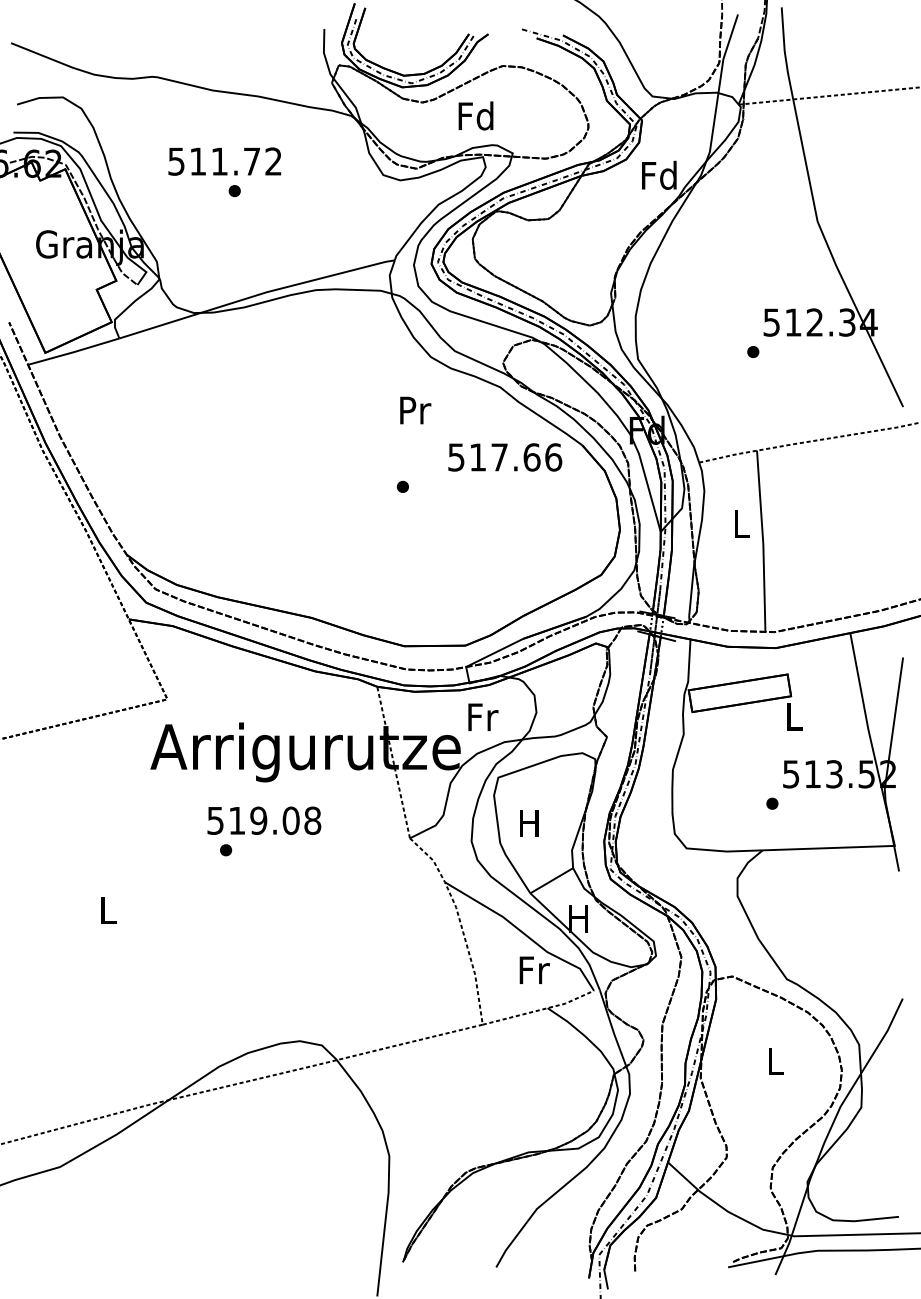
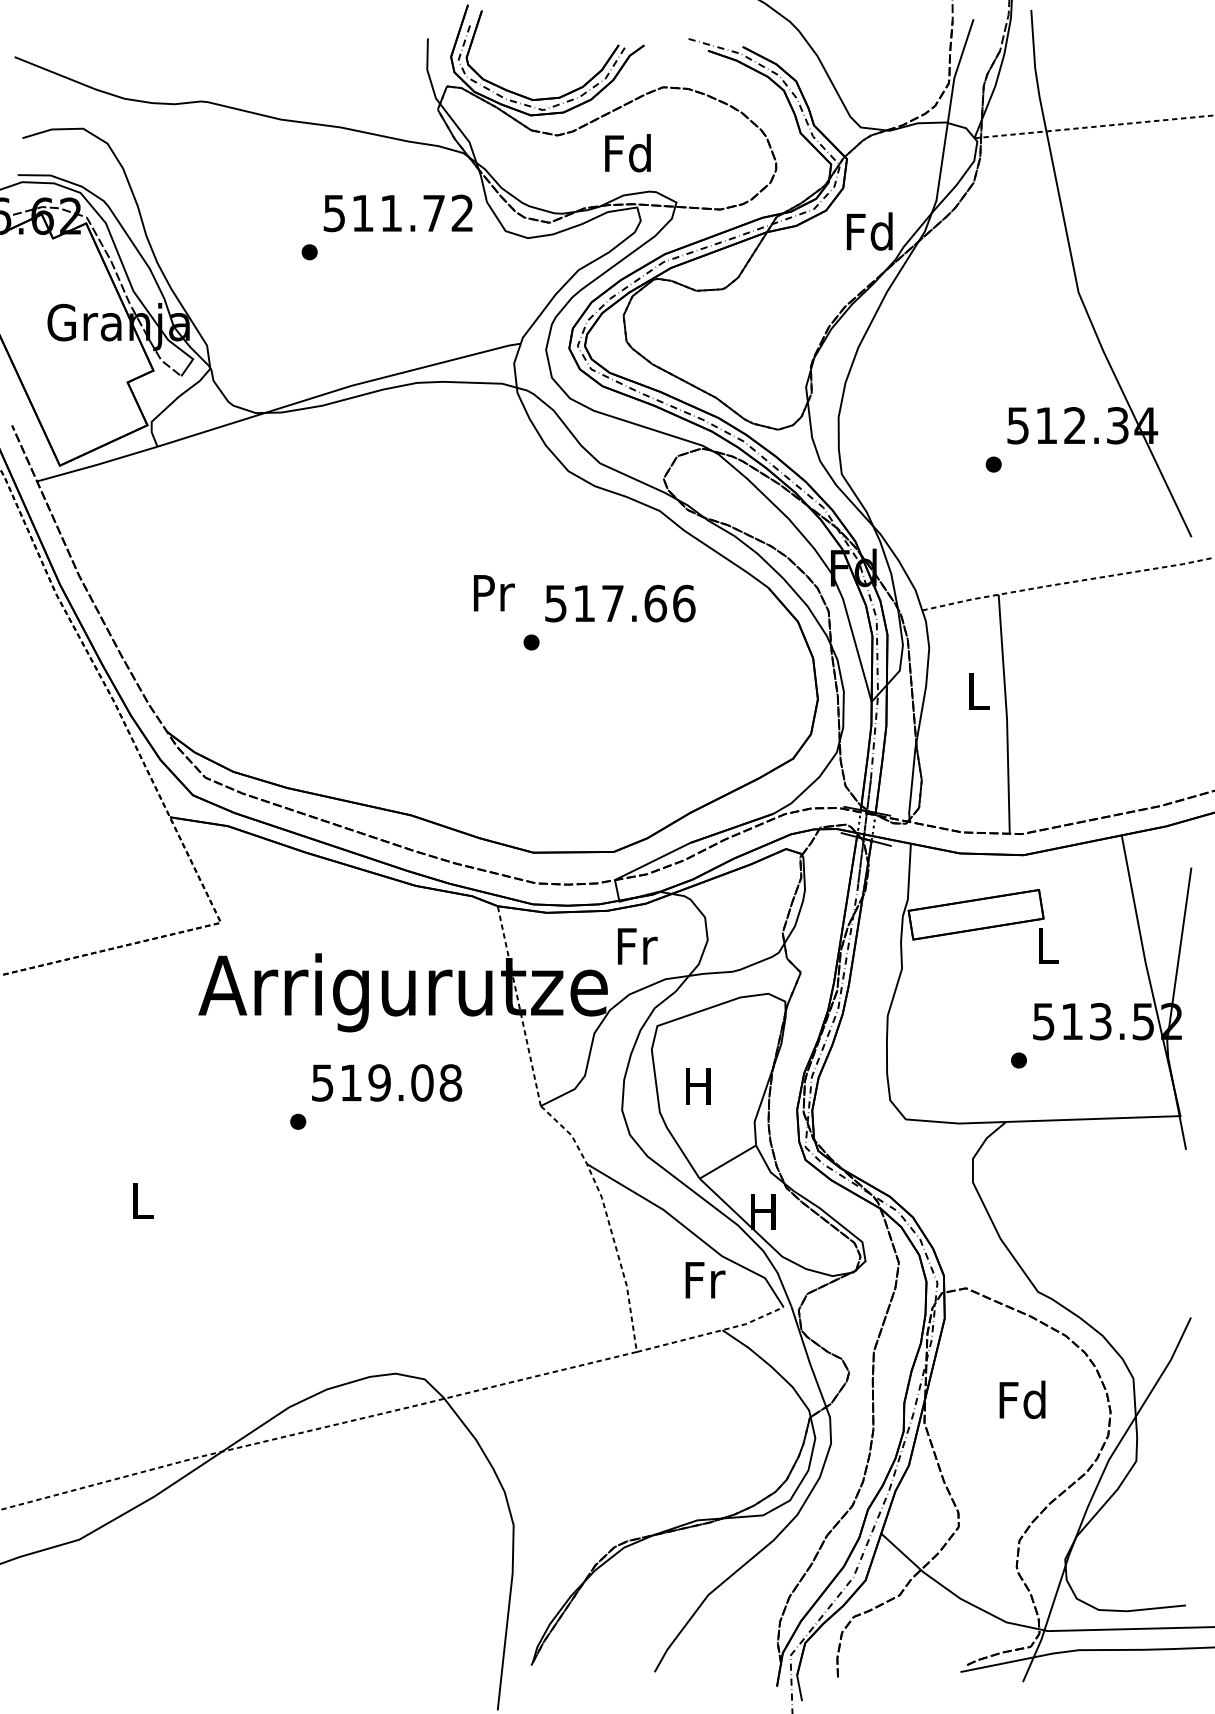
text: (224, 161) -> (397, 213), moved
text: (415, 410) -> (494, 593), moved
text: (505, 457) -> (620, 603), moved
text: (264, 820) -> (387, 1082), moved
text: (774, 1060) -> (1021, 1399), L -> Fd

